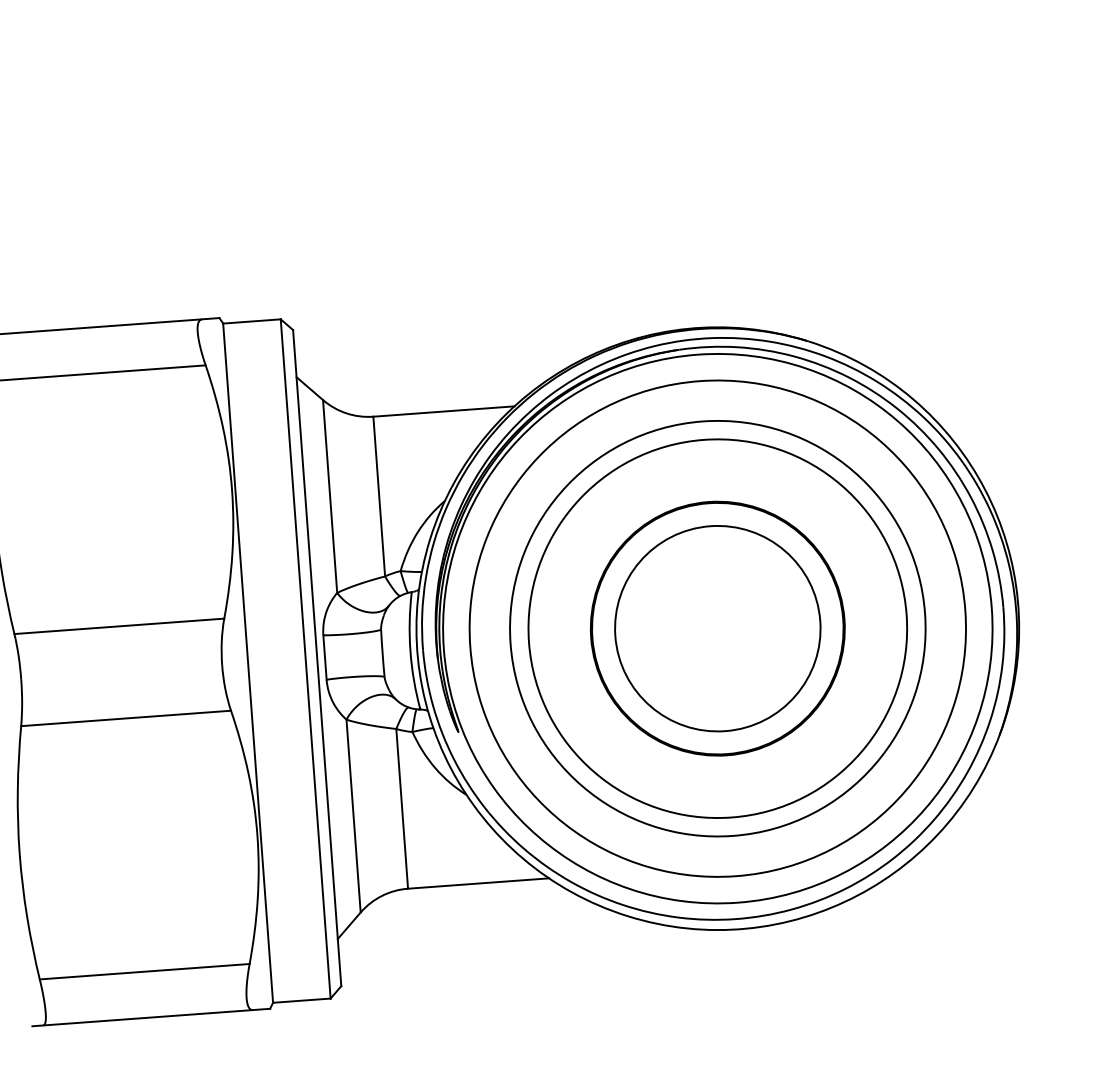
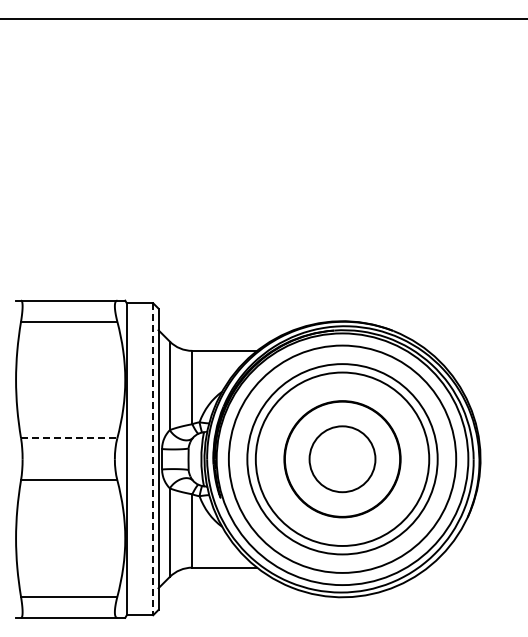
line: (120, 627) -> (69, 438), solid -> dashed
circle: (717, 629) -> (342, 459), size x0.7
line: (306, 659) -> (153, 459), solid -> dashed

